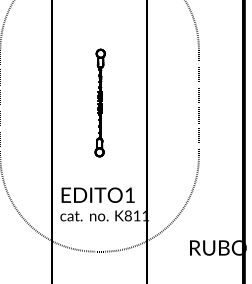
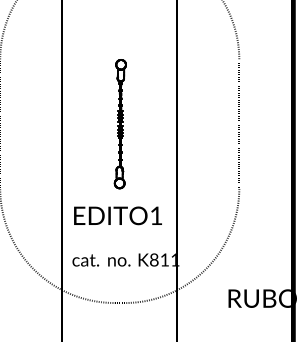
text: (97, 194) -> (117, 214), moved

